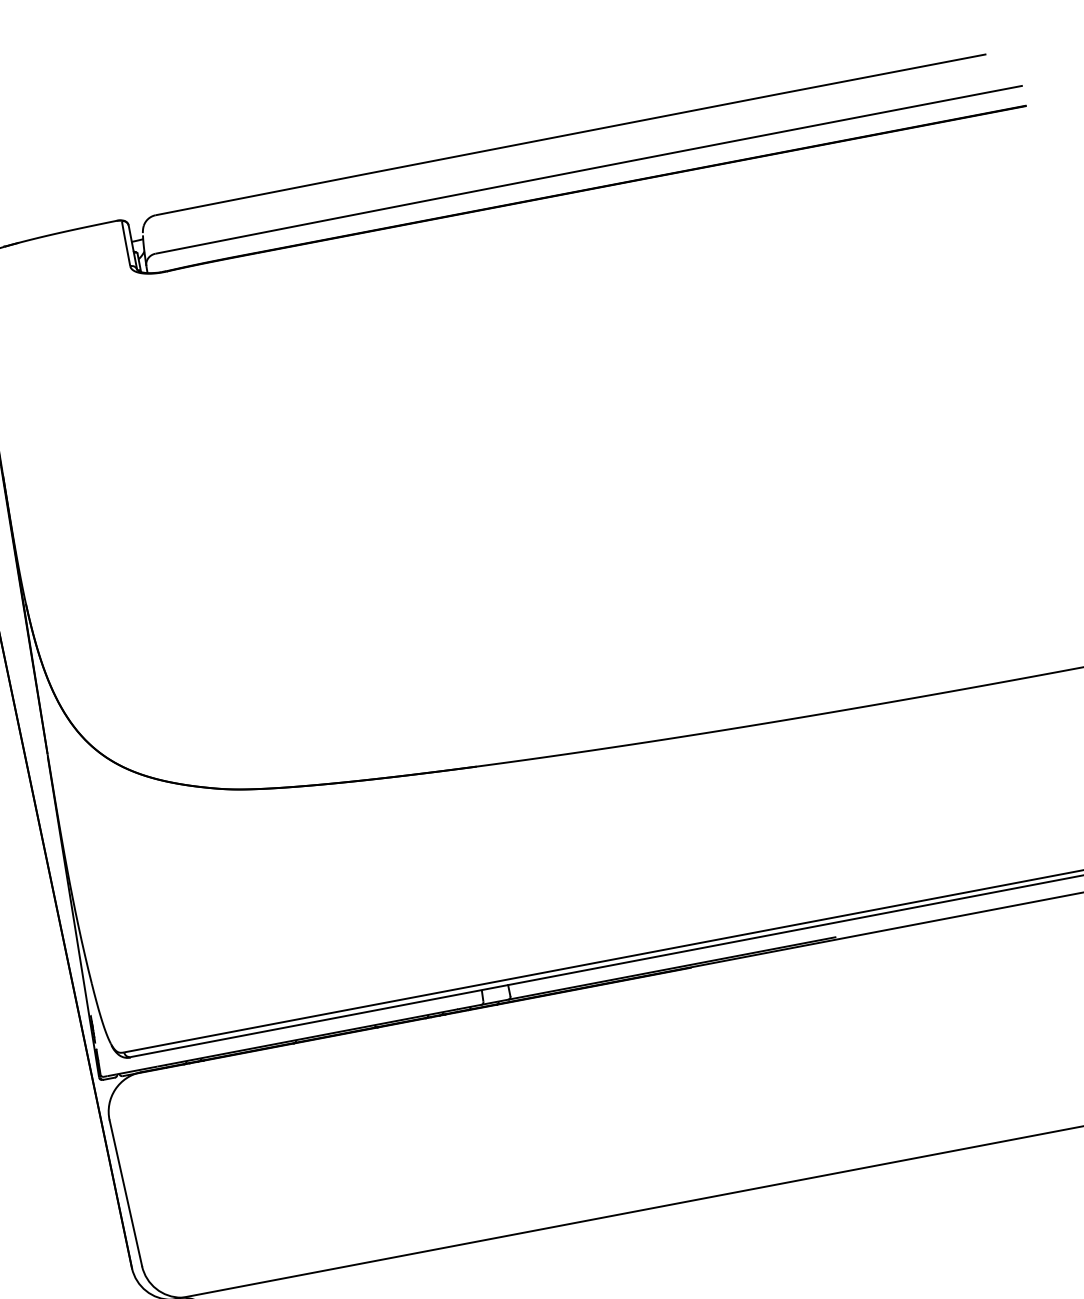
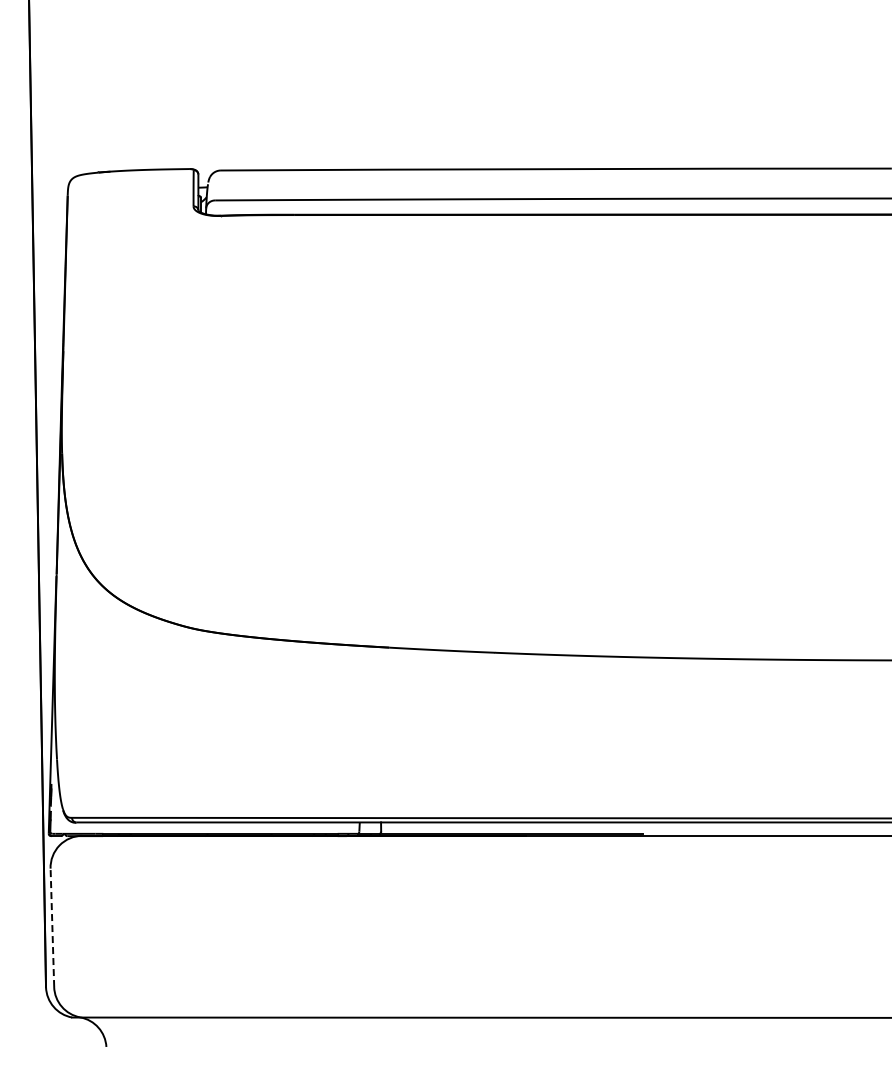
line: (125, 1192) -> (52, 927), solid -> dashed

